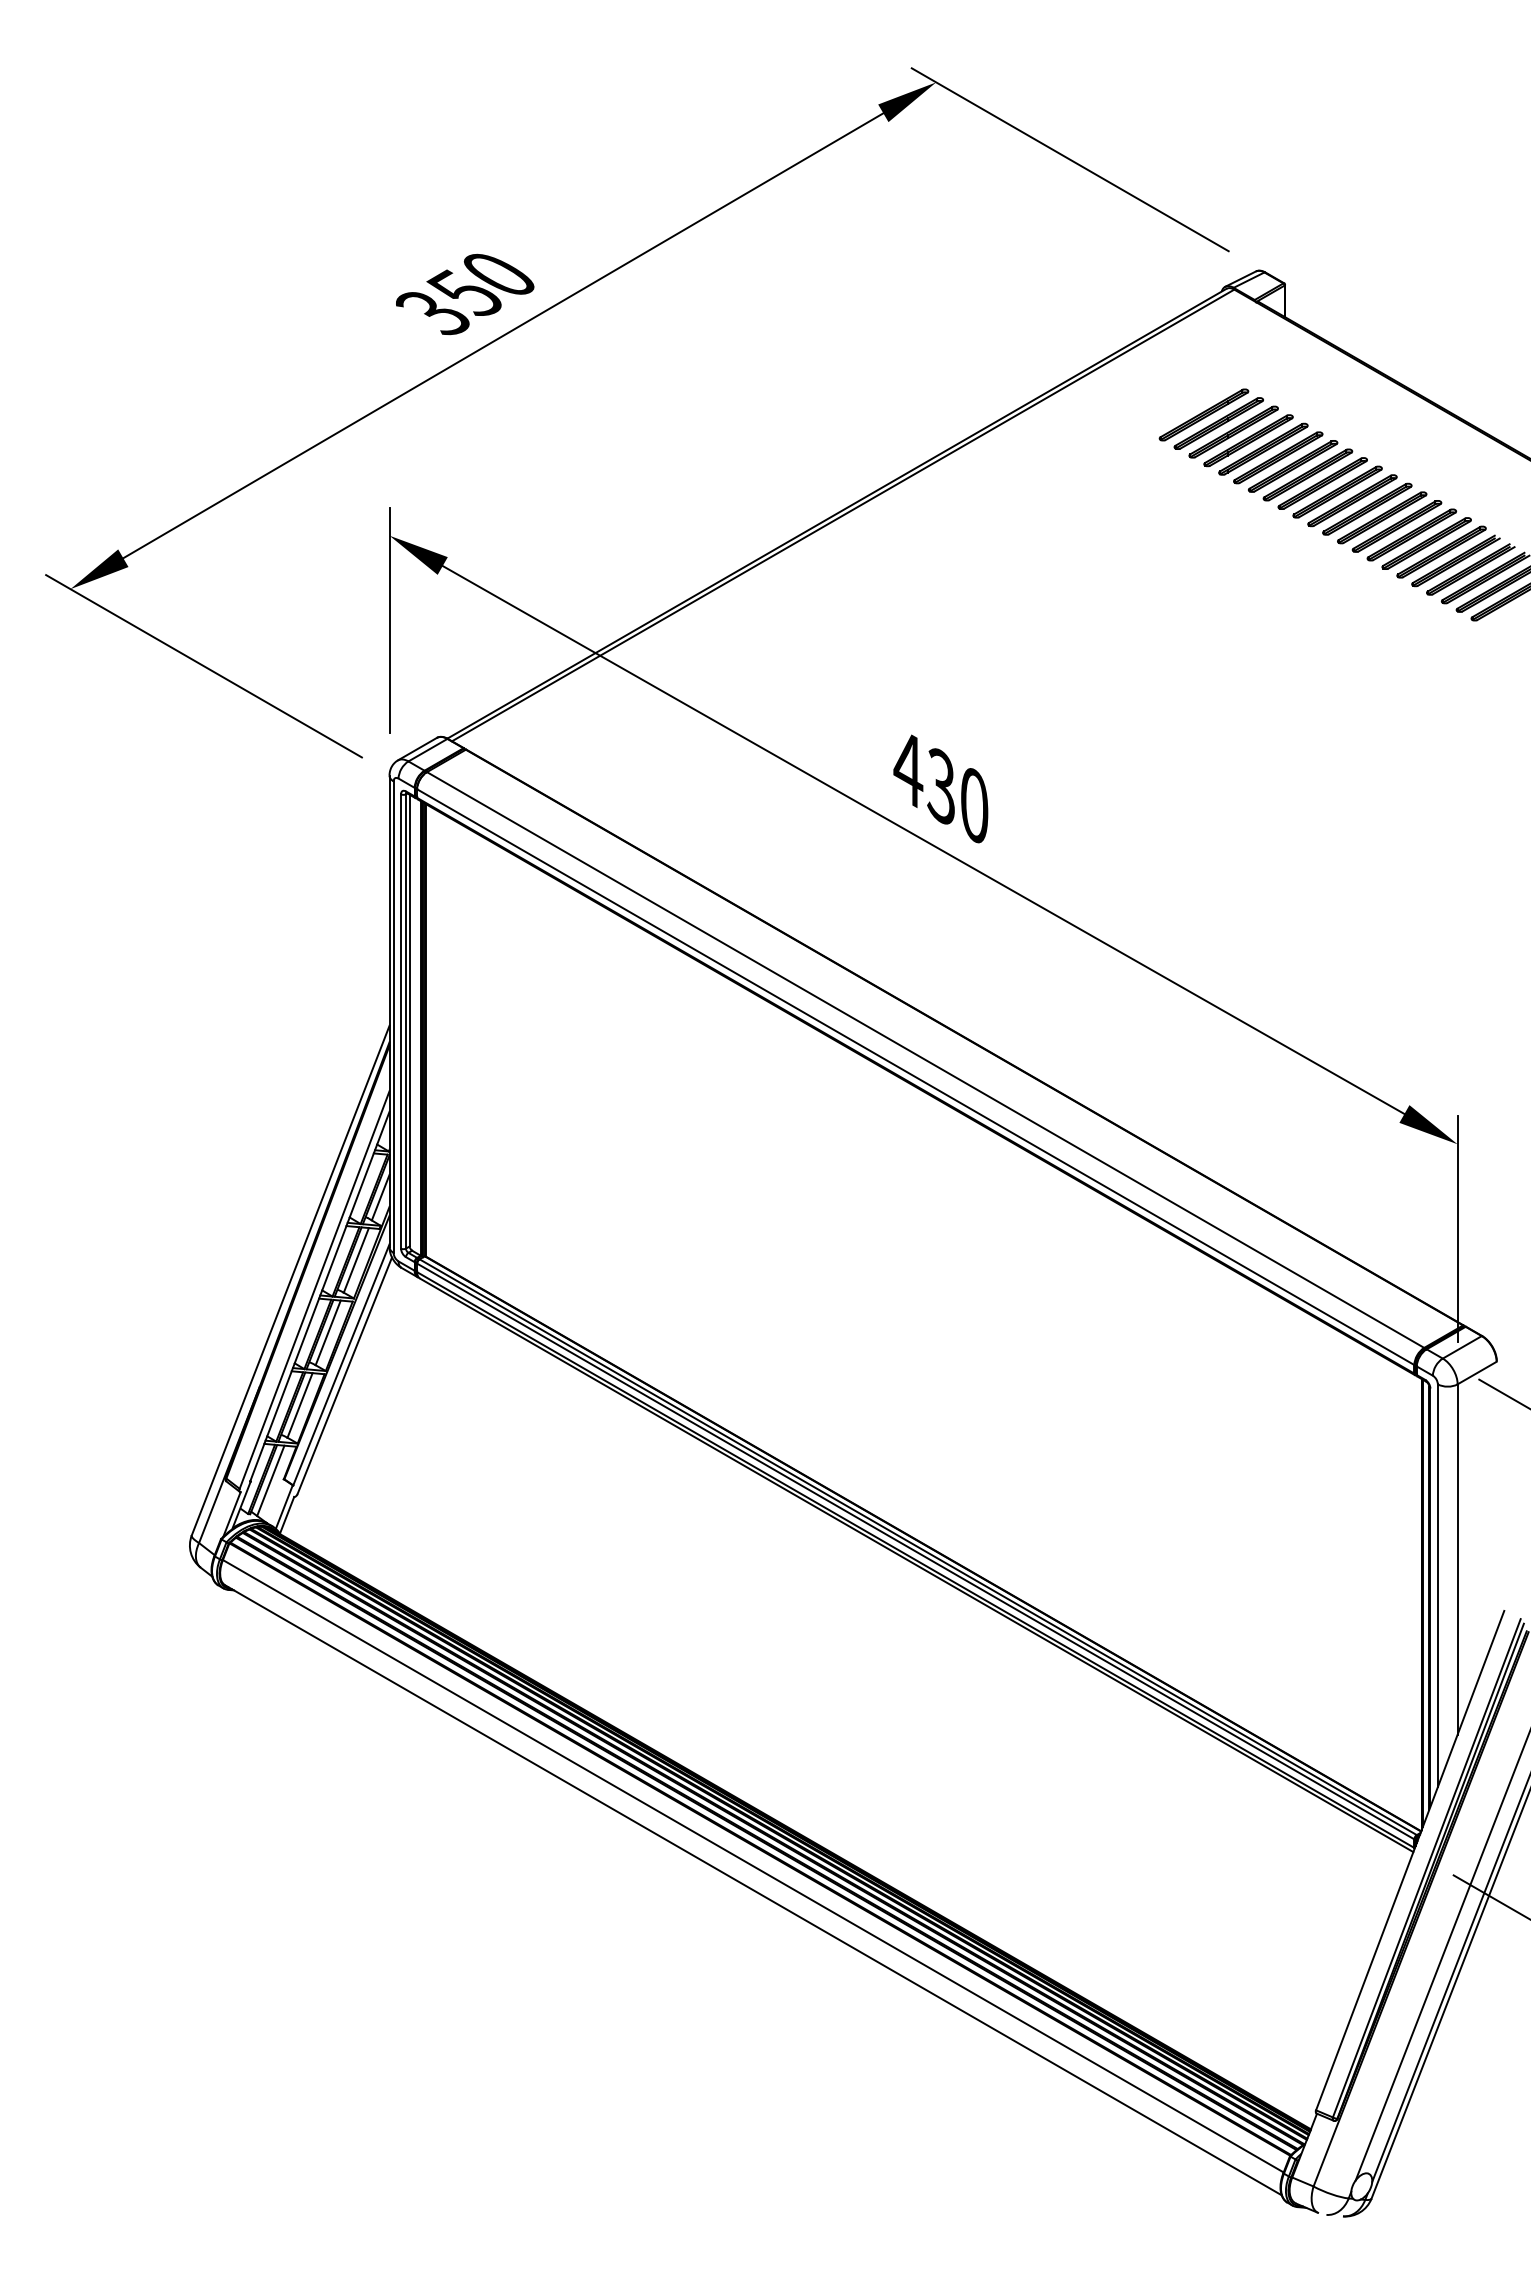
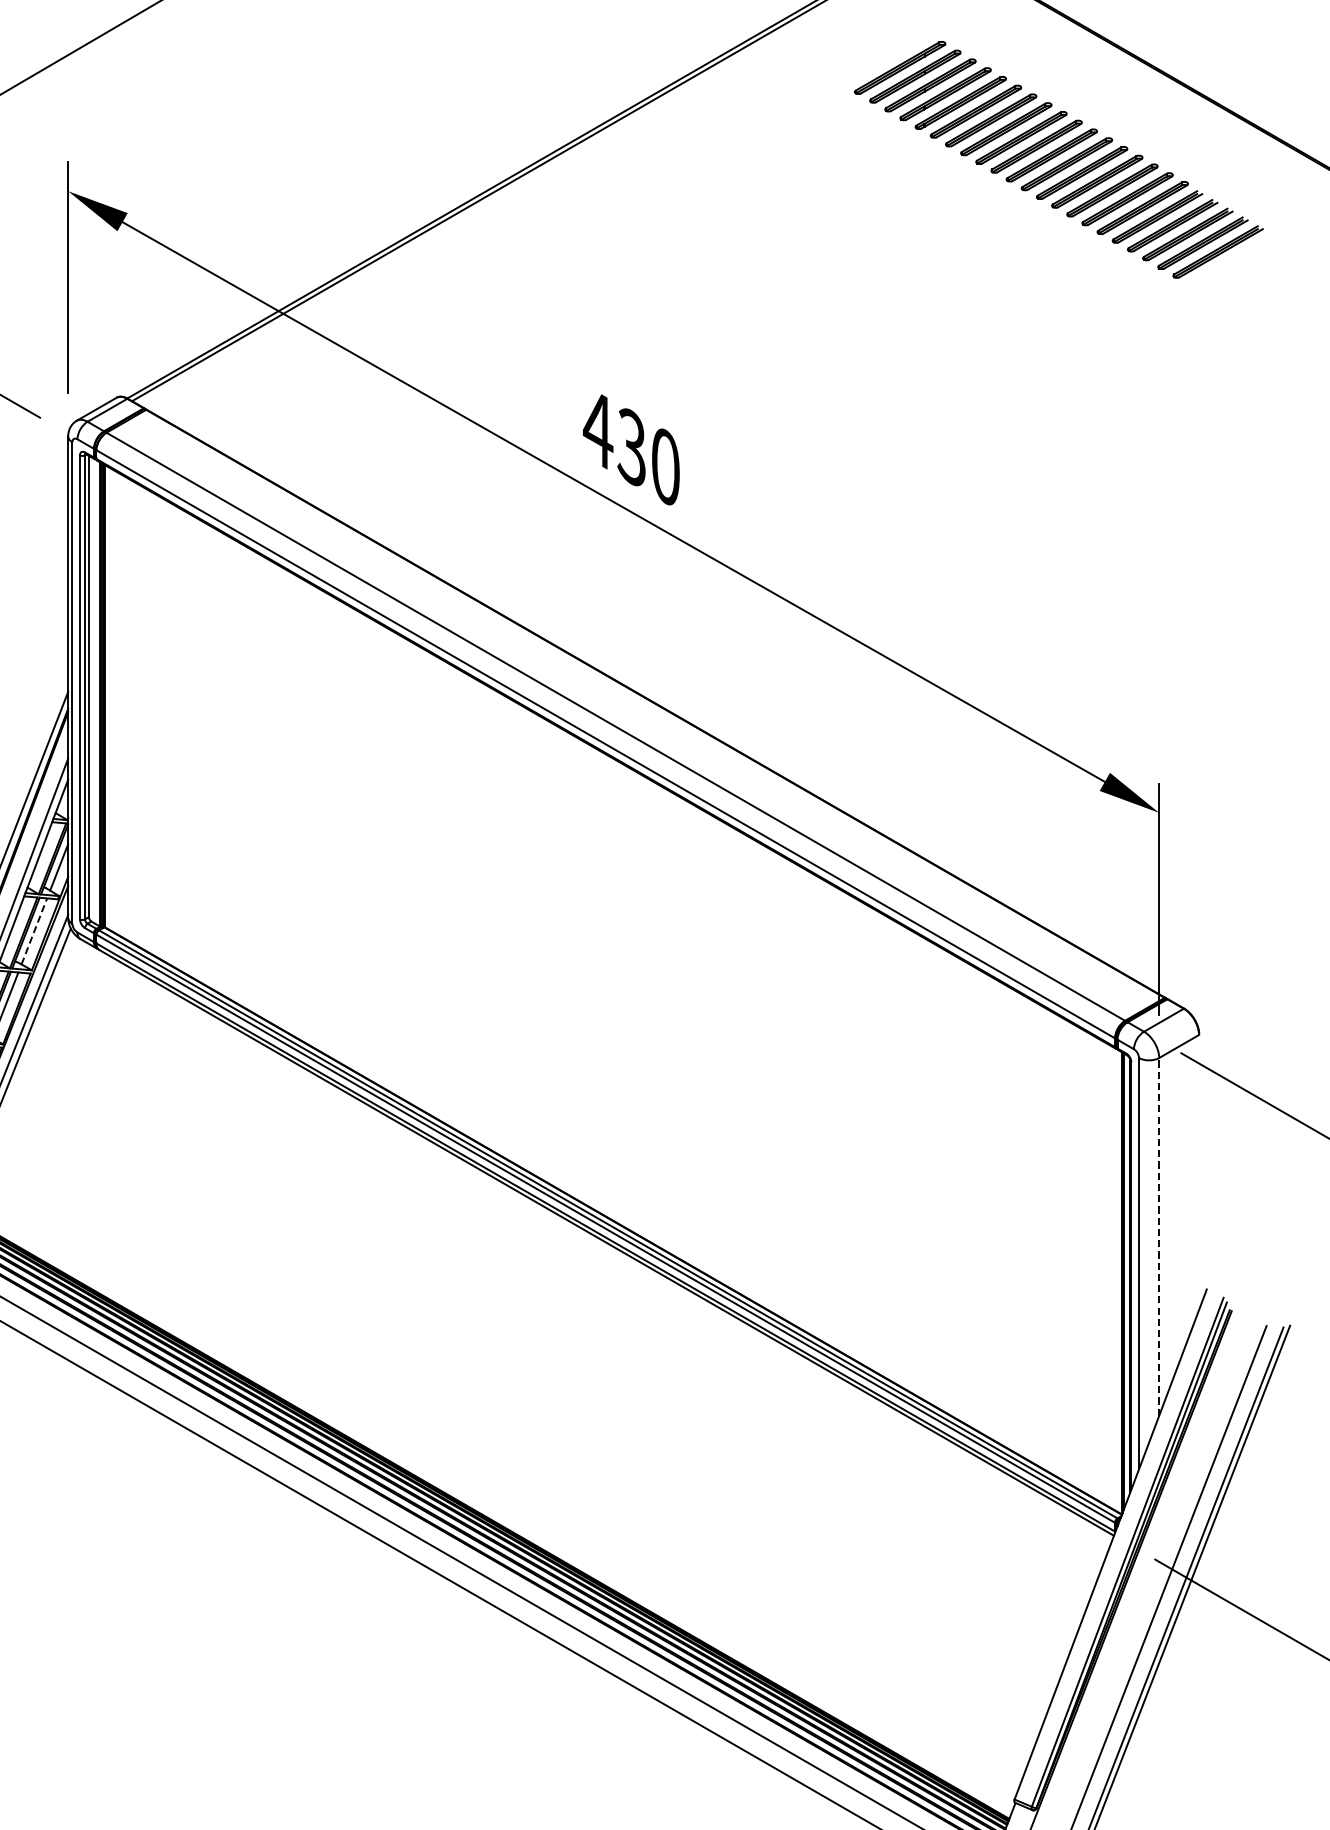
line: (356, 1260) -> (34, 931), solid -> dashed
line: (1457, 1558) -> (1159, 1235), solid -> dashed

